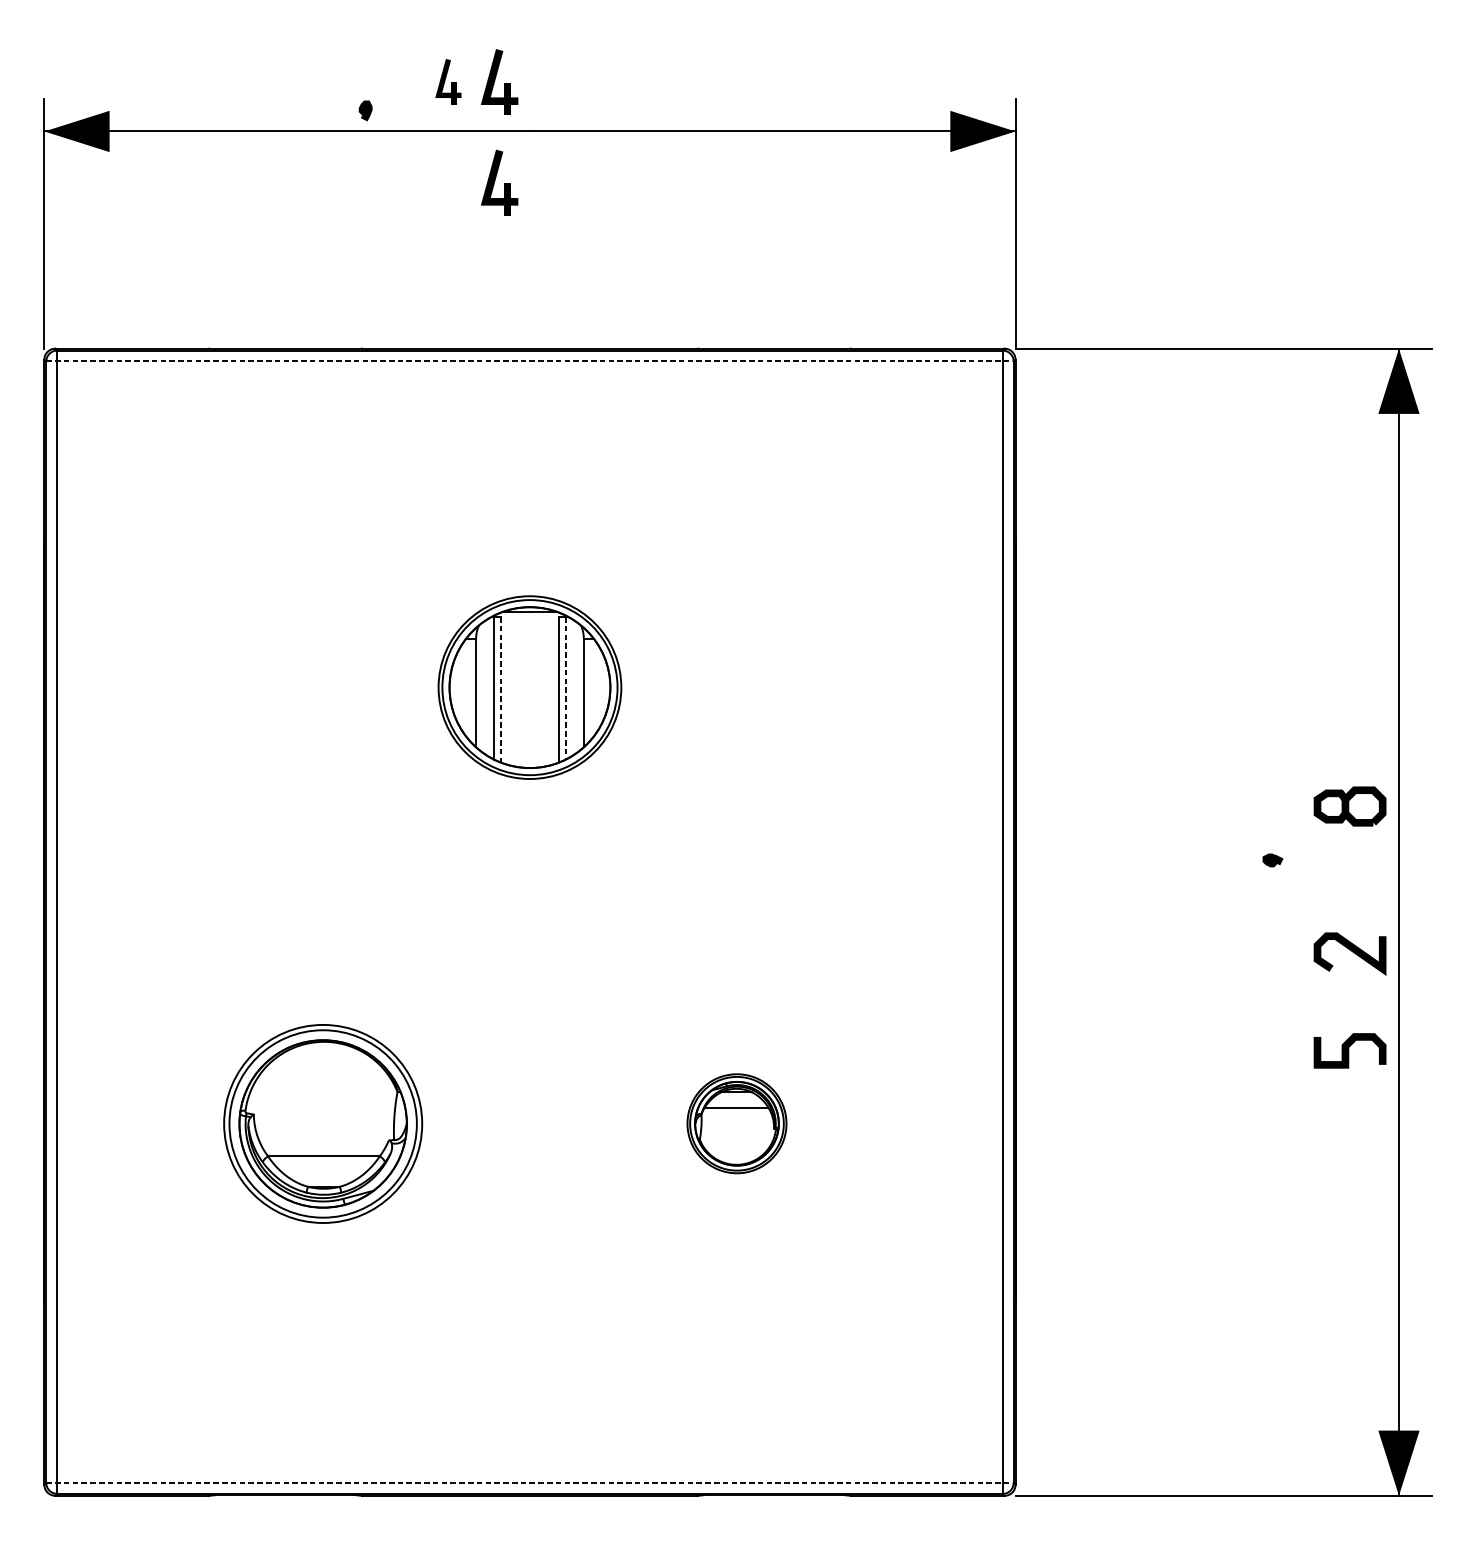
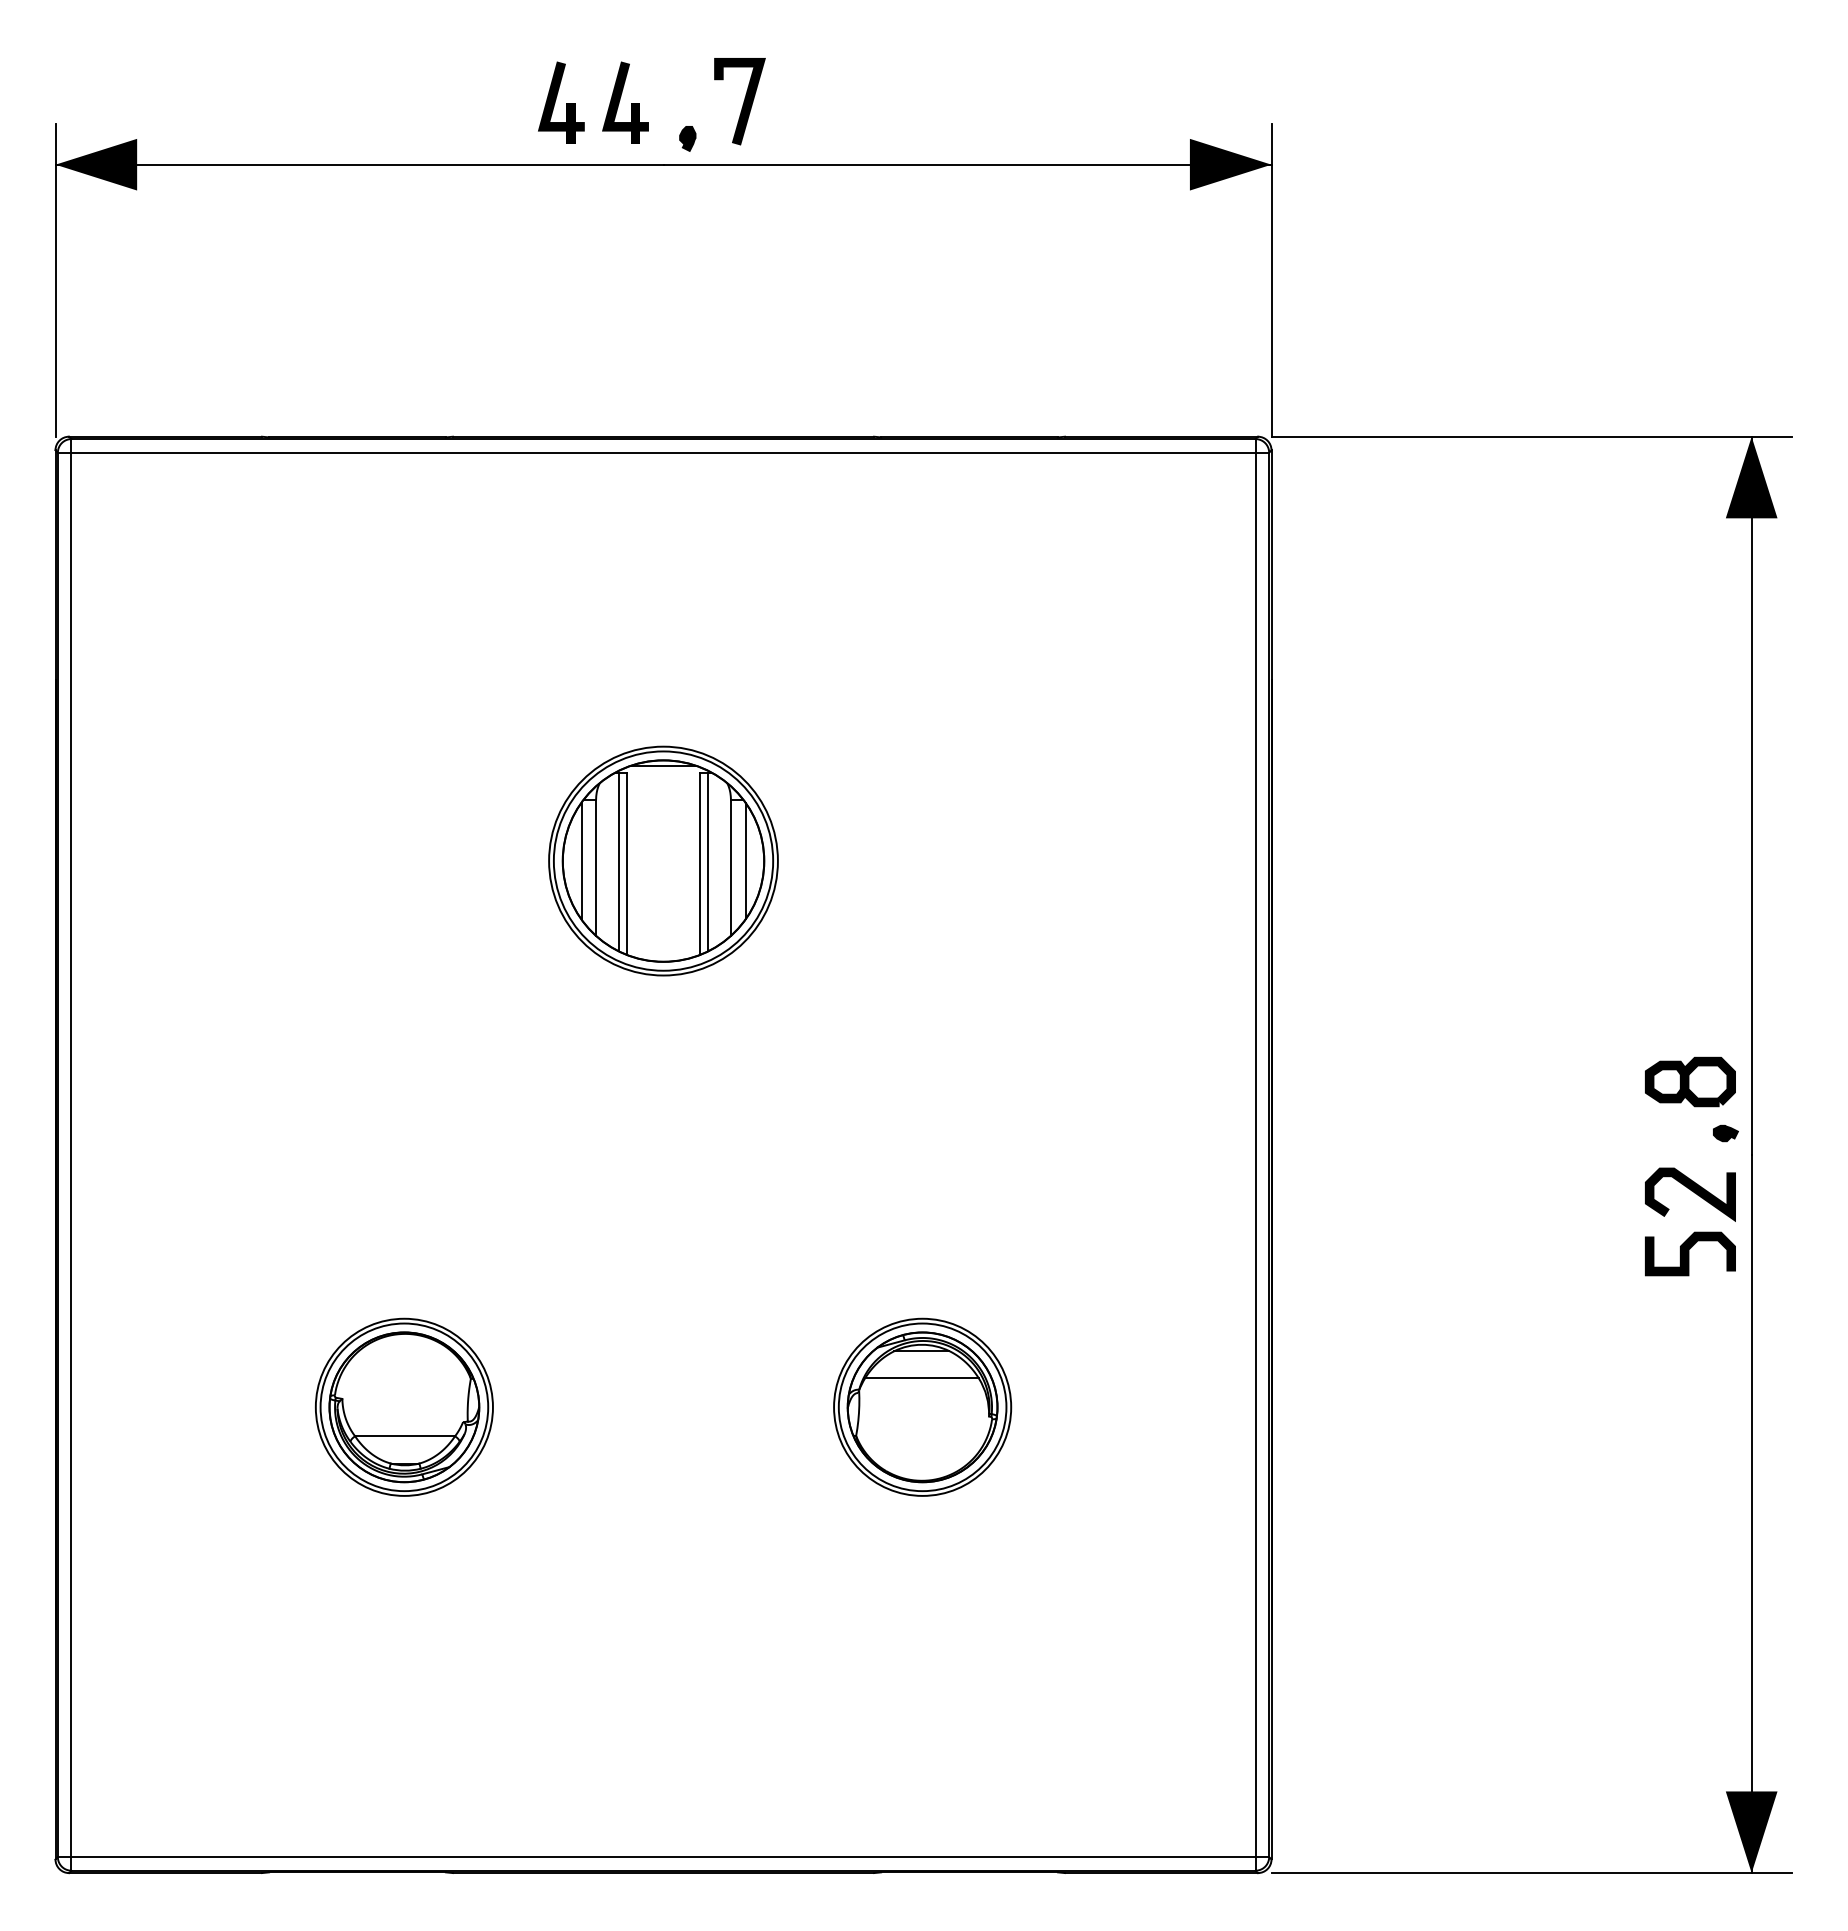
part: (448, 81) -> (561, 102), size x1.43
line: (593, 81) -> (743, 101), added
part: (365, 110) -> (687, 138), moved
part: (499, 182) -> (625, 228), removed
line: (529, 361) -> (663, 452), dashed -> solid
line: (464, 687) -> (581, 860), added
line: (595, 687) -> (745, 860), added
line: (565, 688) -> (708, 862), dashed -> solid
line: (500, 690) -> (626, 864), dashed -> solid
part: (1350, 806) -> (1690, 1081), moved
part: (1272, 860) -> (1725, 1133), moved
curve: (1349, 1050) -> (1689, 1253), moved
part: (322, 1123) -> (403, 1406), size x0.71
part: (736, 1123) -> (922, 1406), size x1.43
line: (529, 1483) -> (663, 1857), dashed -> solid

